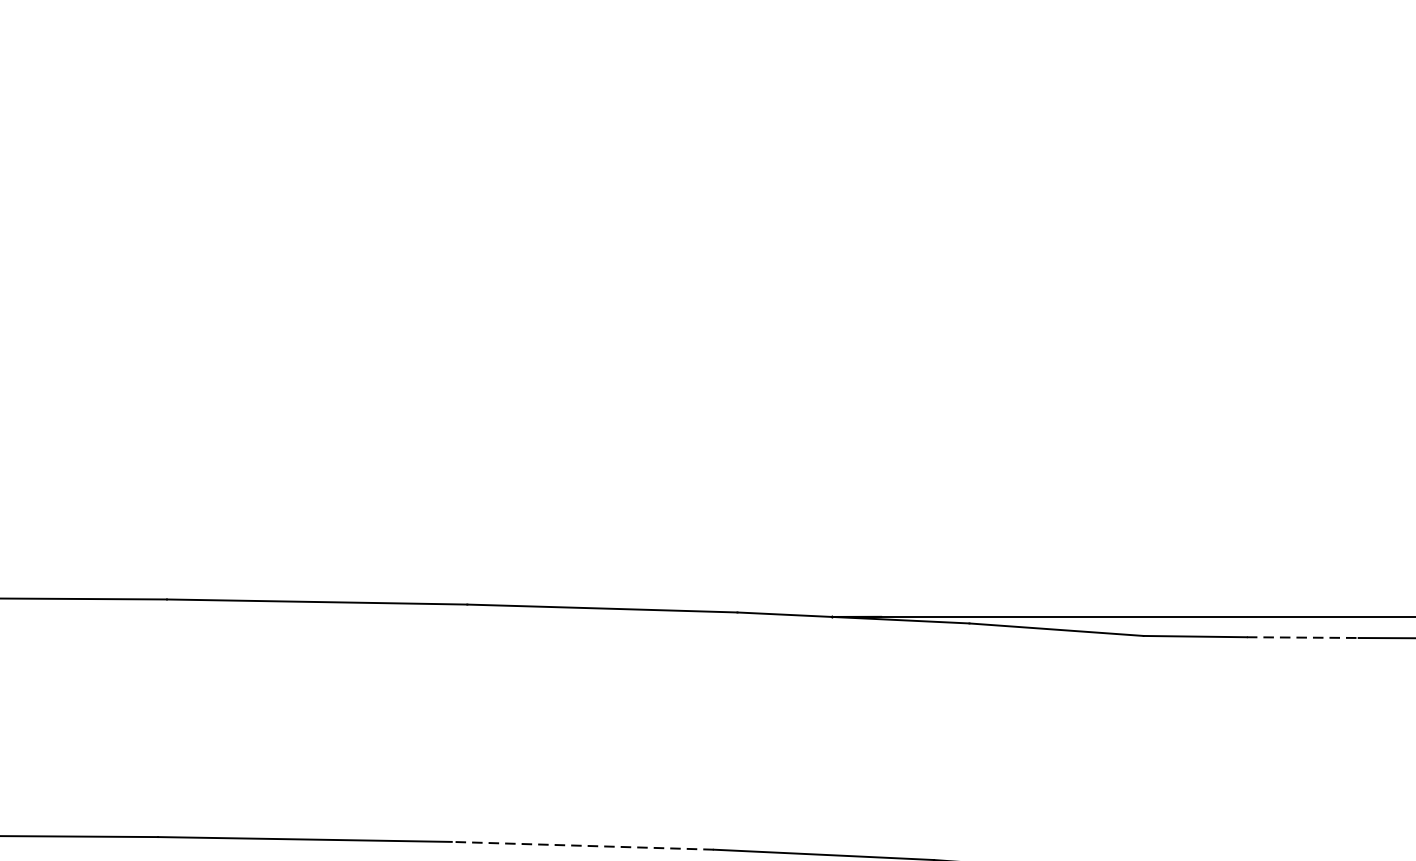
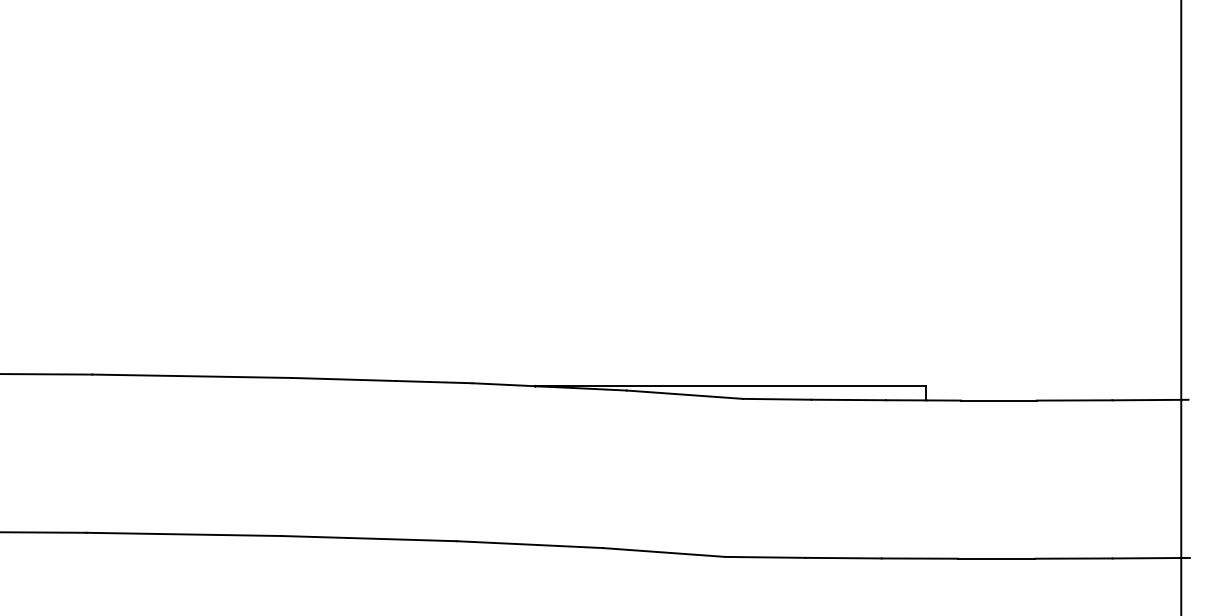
line: (1303, 636) -> (849, 399), dashed -> solid
line: (581, 845) -> (368, 538), dashed -> solid

